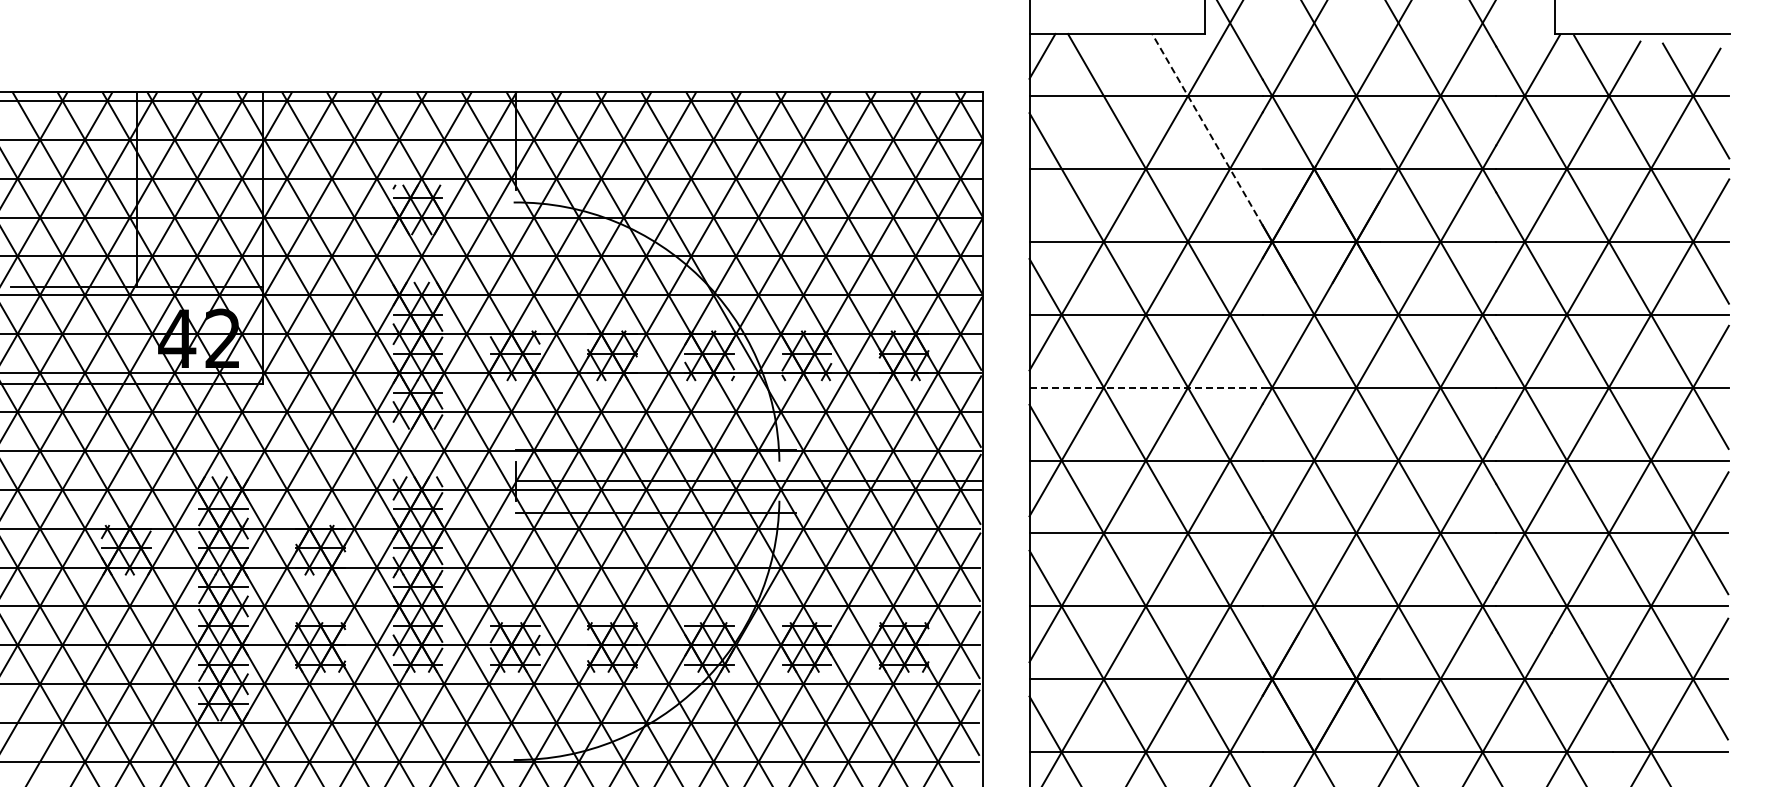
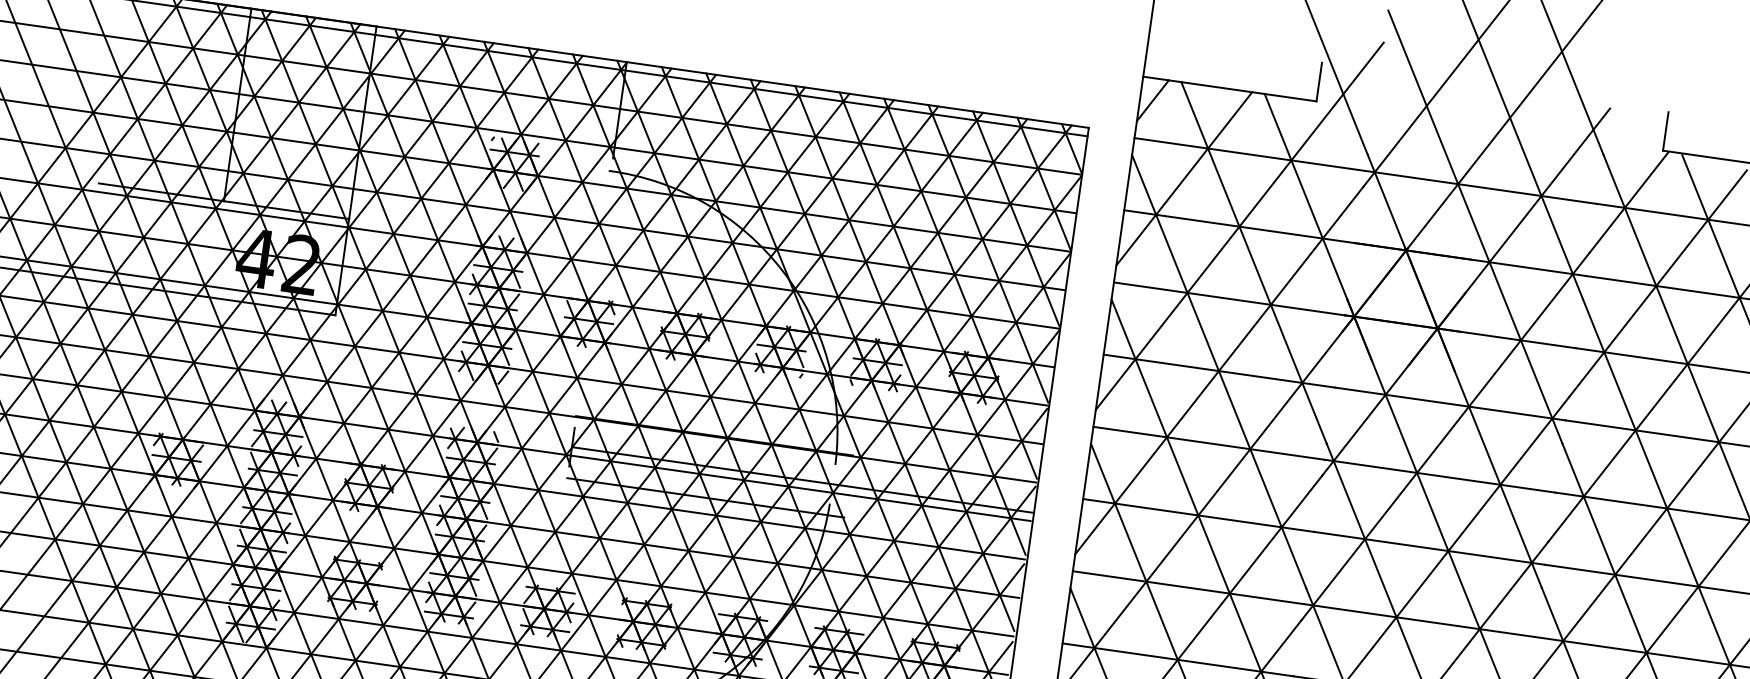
line: (1084, 128) -> (1184, 178), added
line: (1207, 129) -> (1305, 196), dashed -> solid
line: (1146, 387) -> (1209, 443), dashed -> solid

